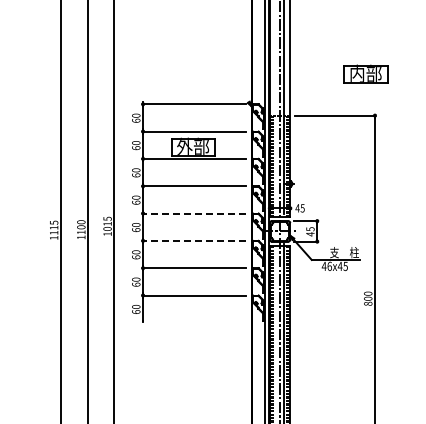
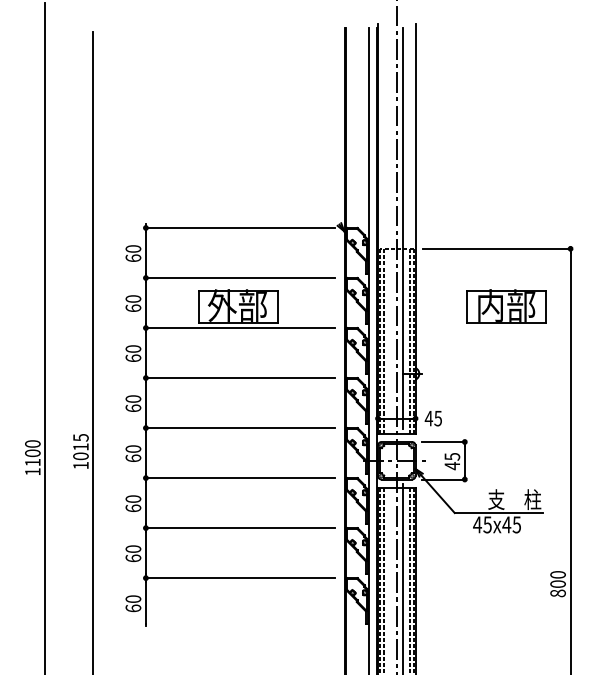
part: (365, 73) -> (505, 305), moved
line: (194, 213) -> (240, 427), dashed -> solid
line: (194, 240) -> (240, 477), dashed -> solid
text: (329, 265) -> (487, 523), 46x45 -> 45x45

